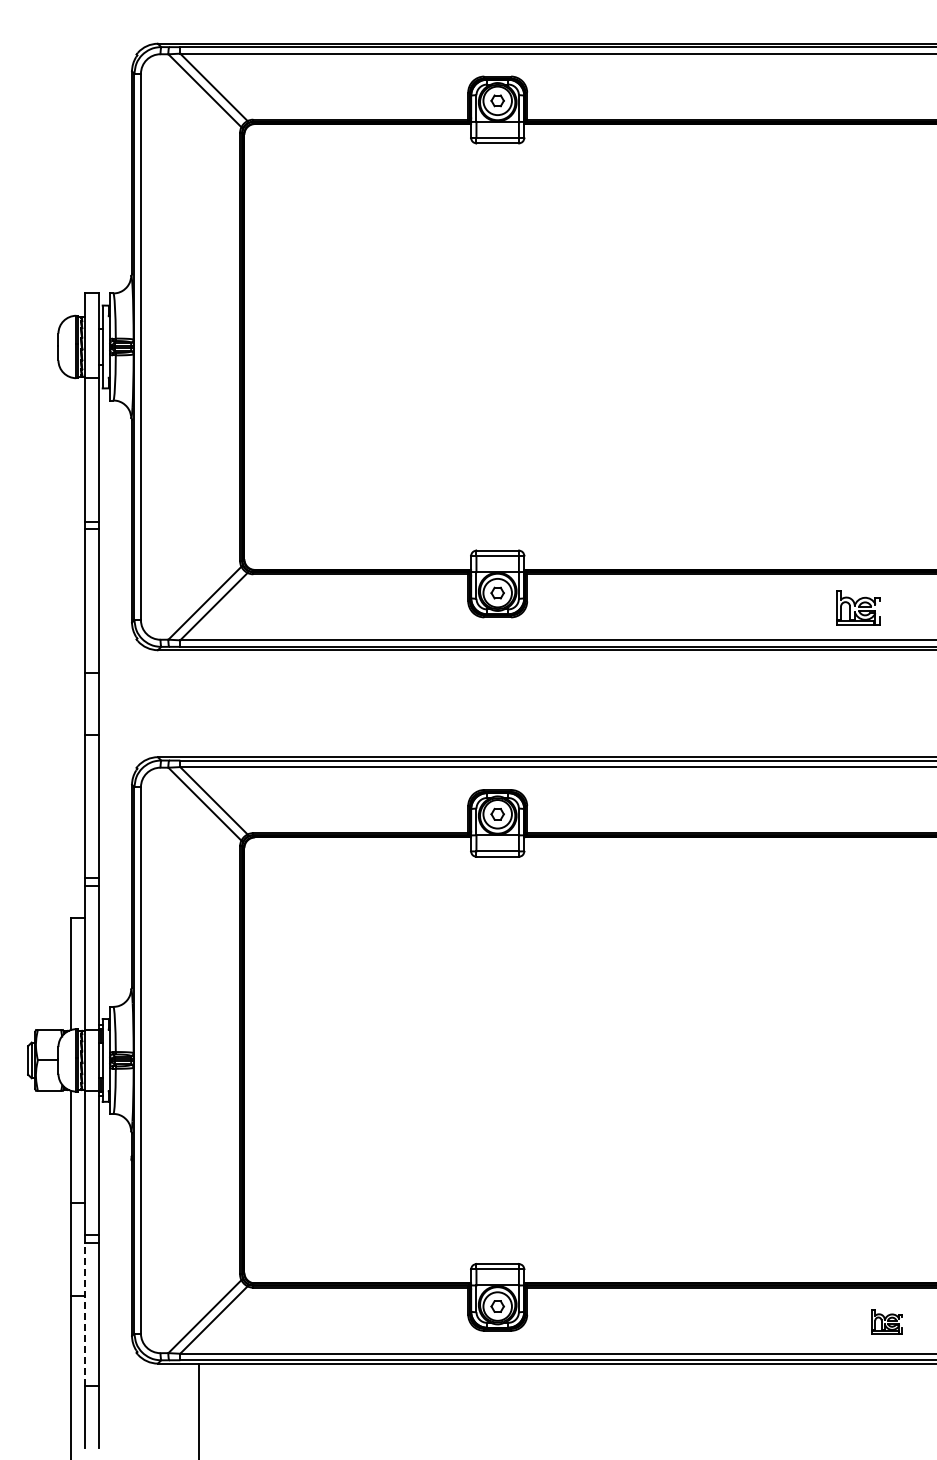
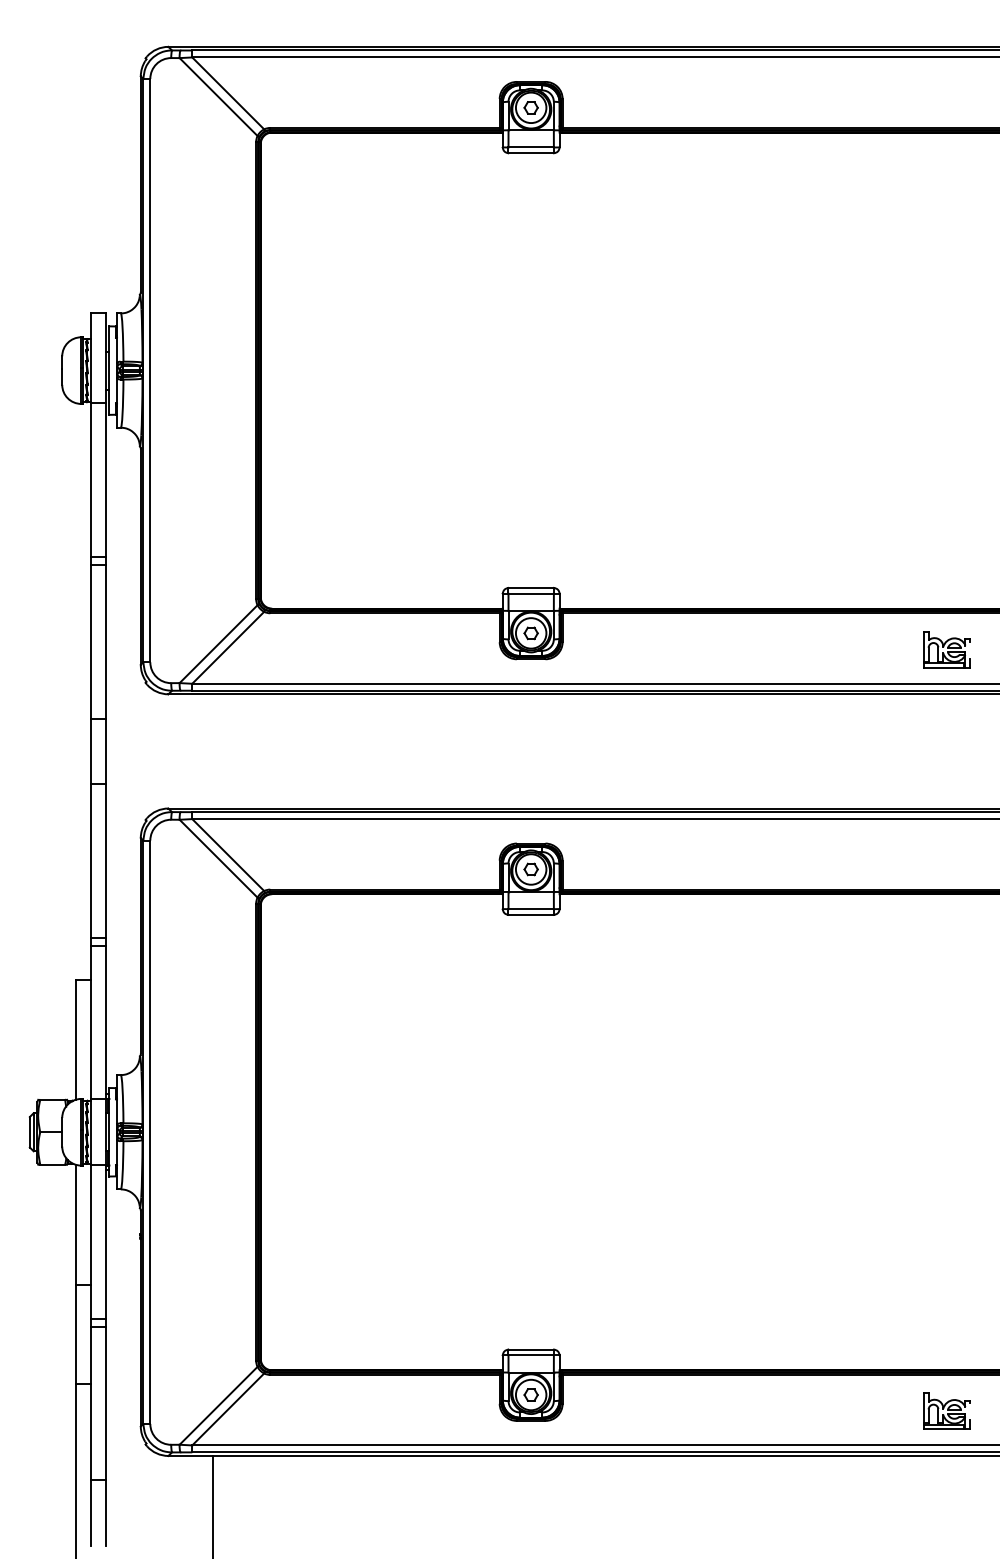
part: (858, 607) -> (947, 648), moved
line: (85, 1314) -> (91, 1403), dashed -> solid
part: (887, 1321) -> (947, 1410), size x1.43

